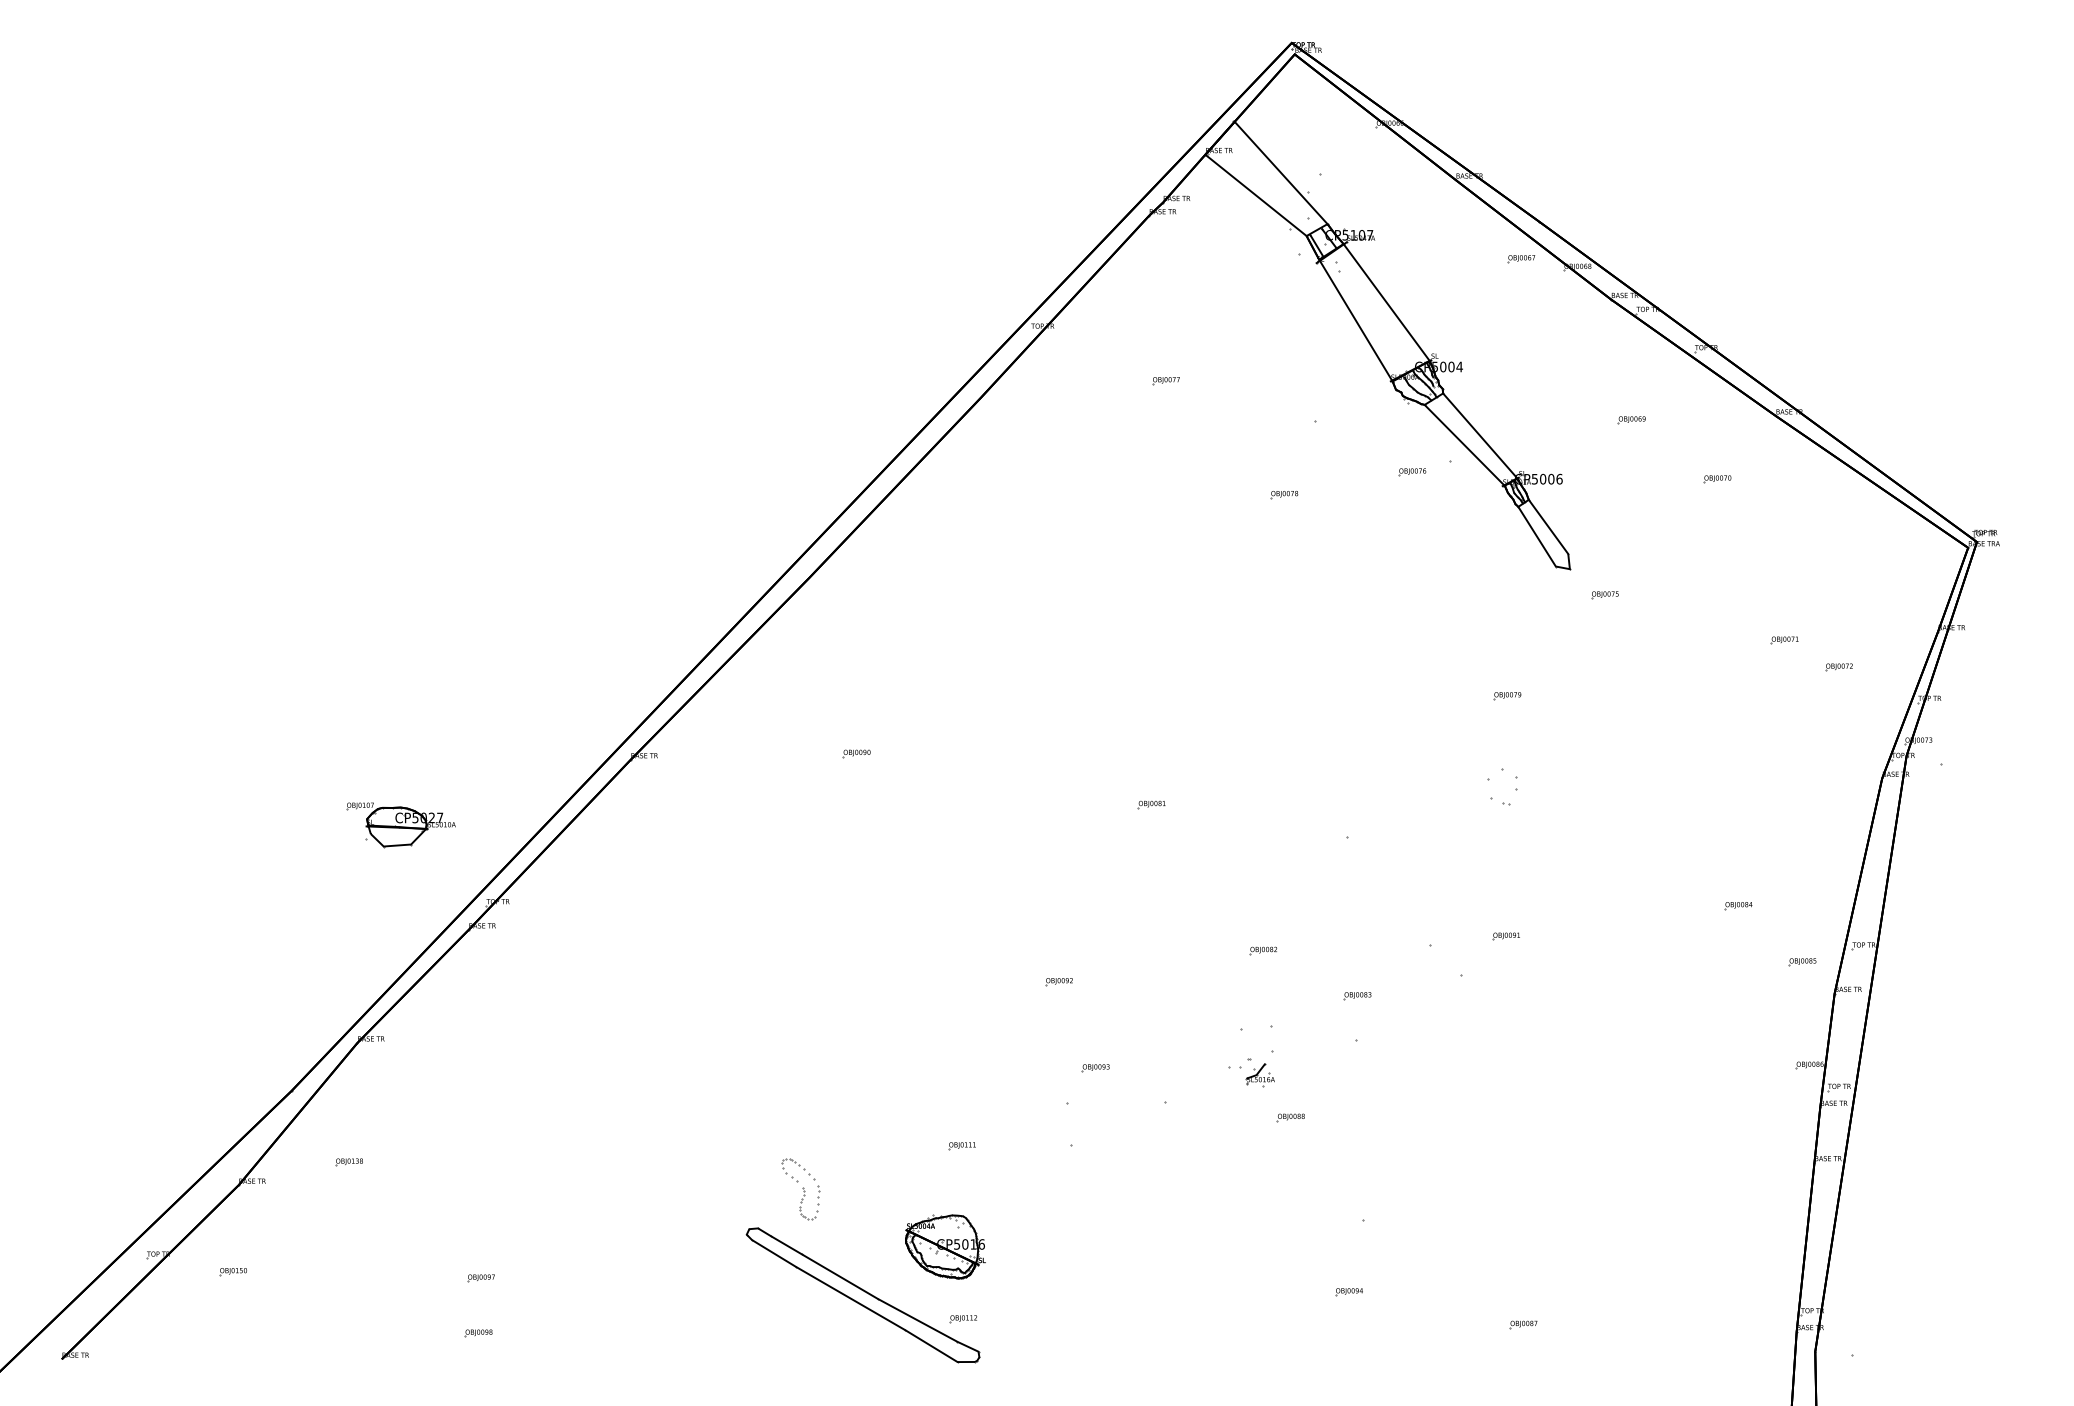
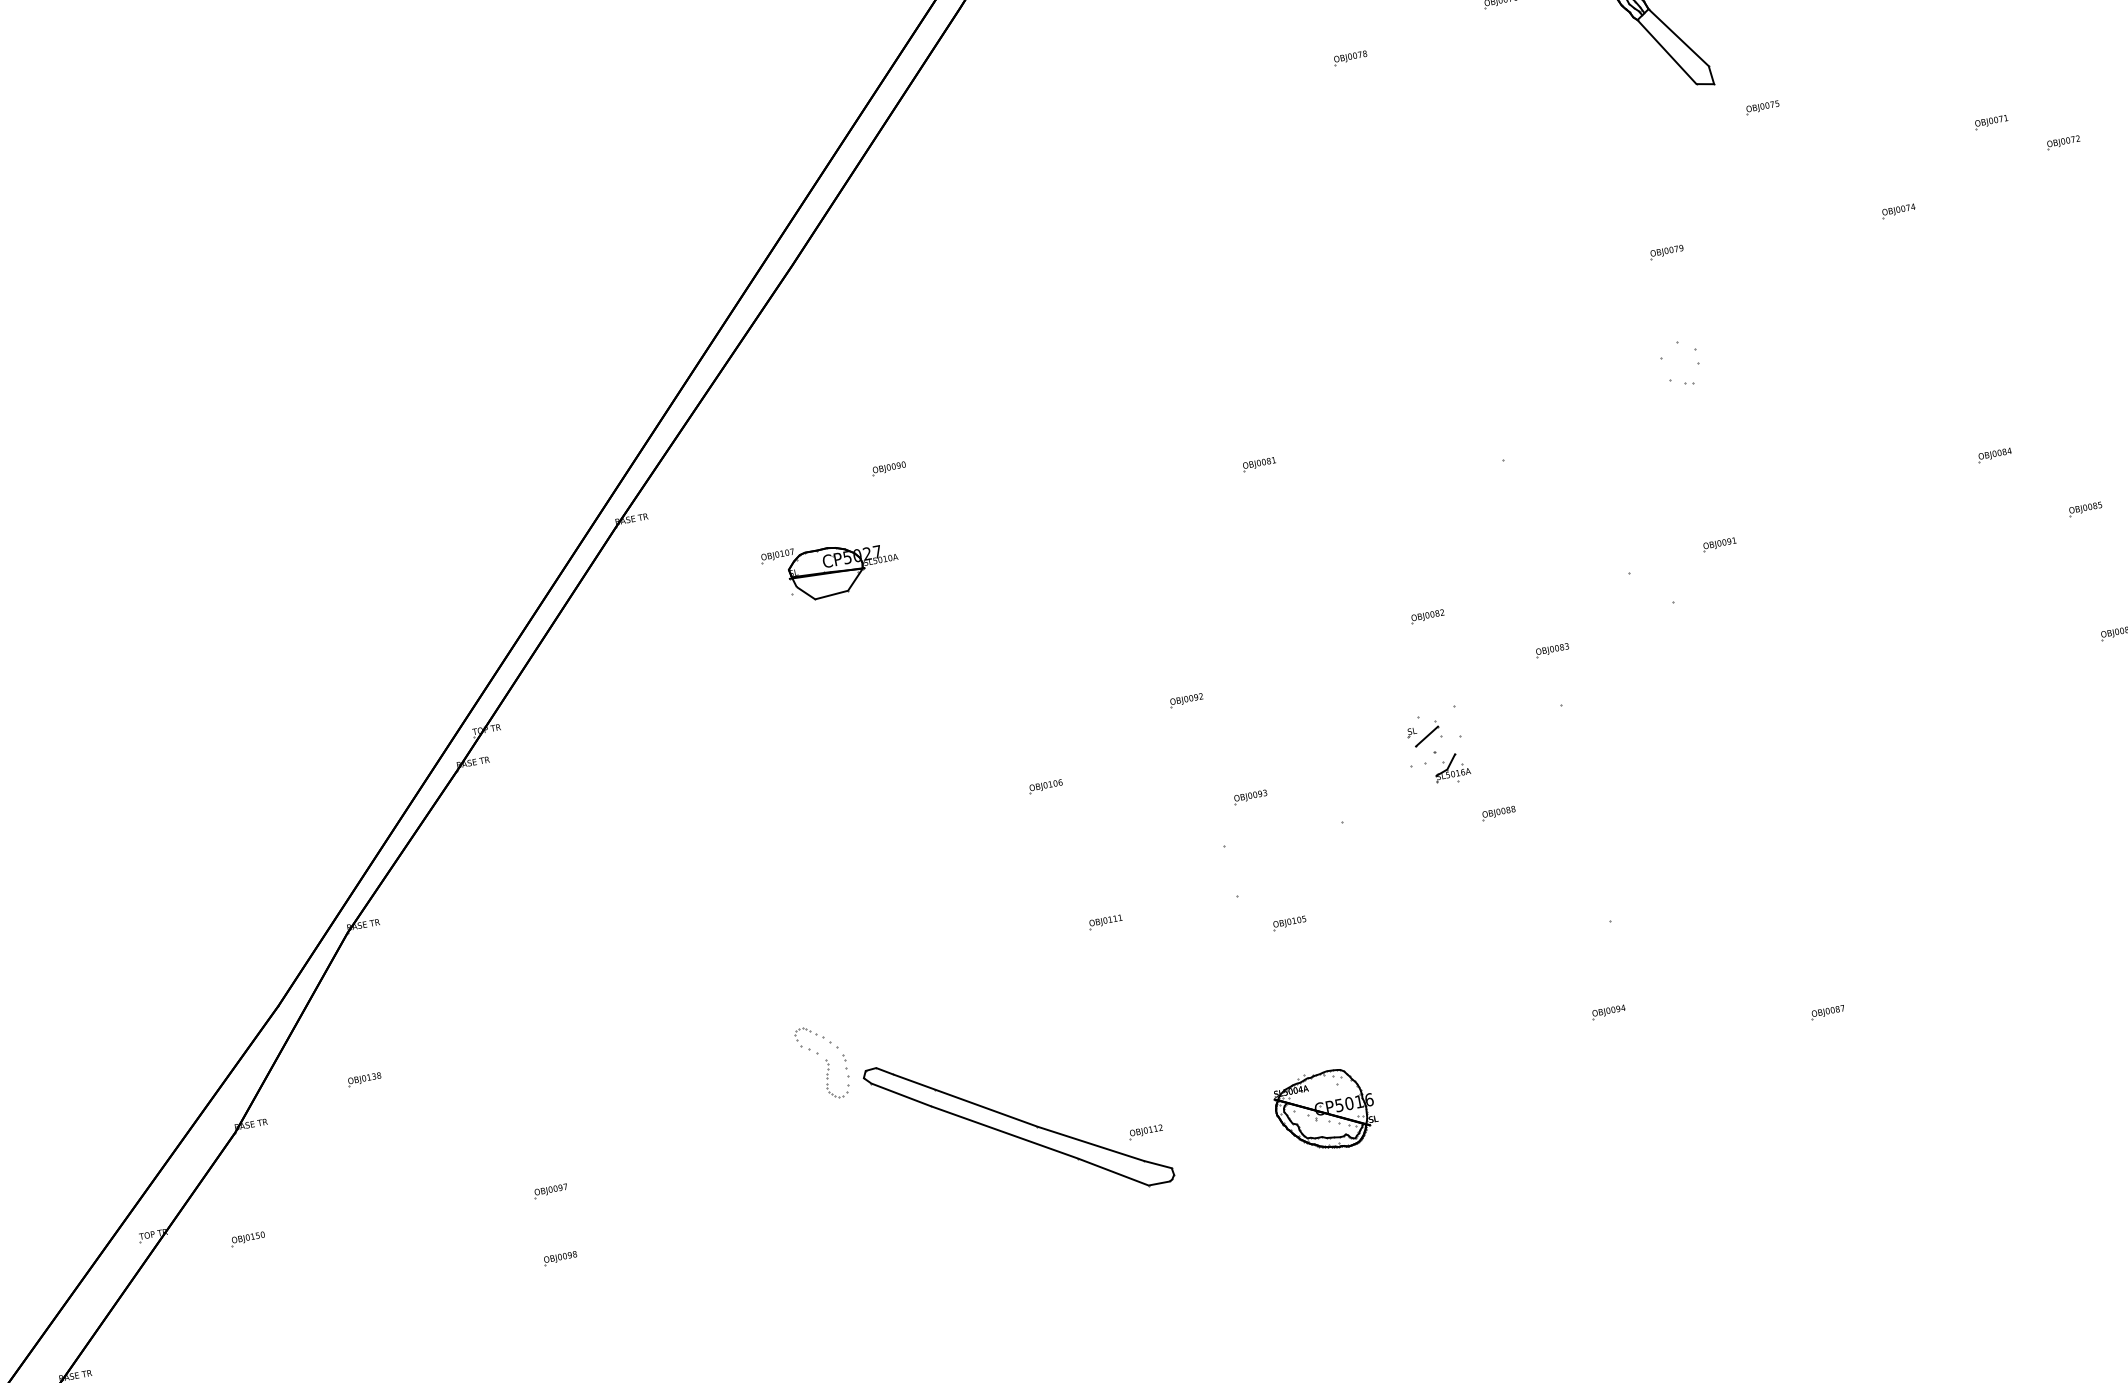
part: (1697, 697) -> (1898, 211), added
part: (400, 825) -> (830, 570), moved
part: (934, 1029) -> (1045, 786), added
part: (1243, 1043) -> (1424, 734), added
part: (1107, 1174) -> (1288, 923), added
part: (800, 1189) -> (822, 1062), moved
part: (945, 1246) -> (1325, 1110), moved

